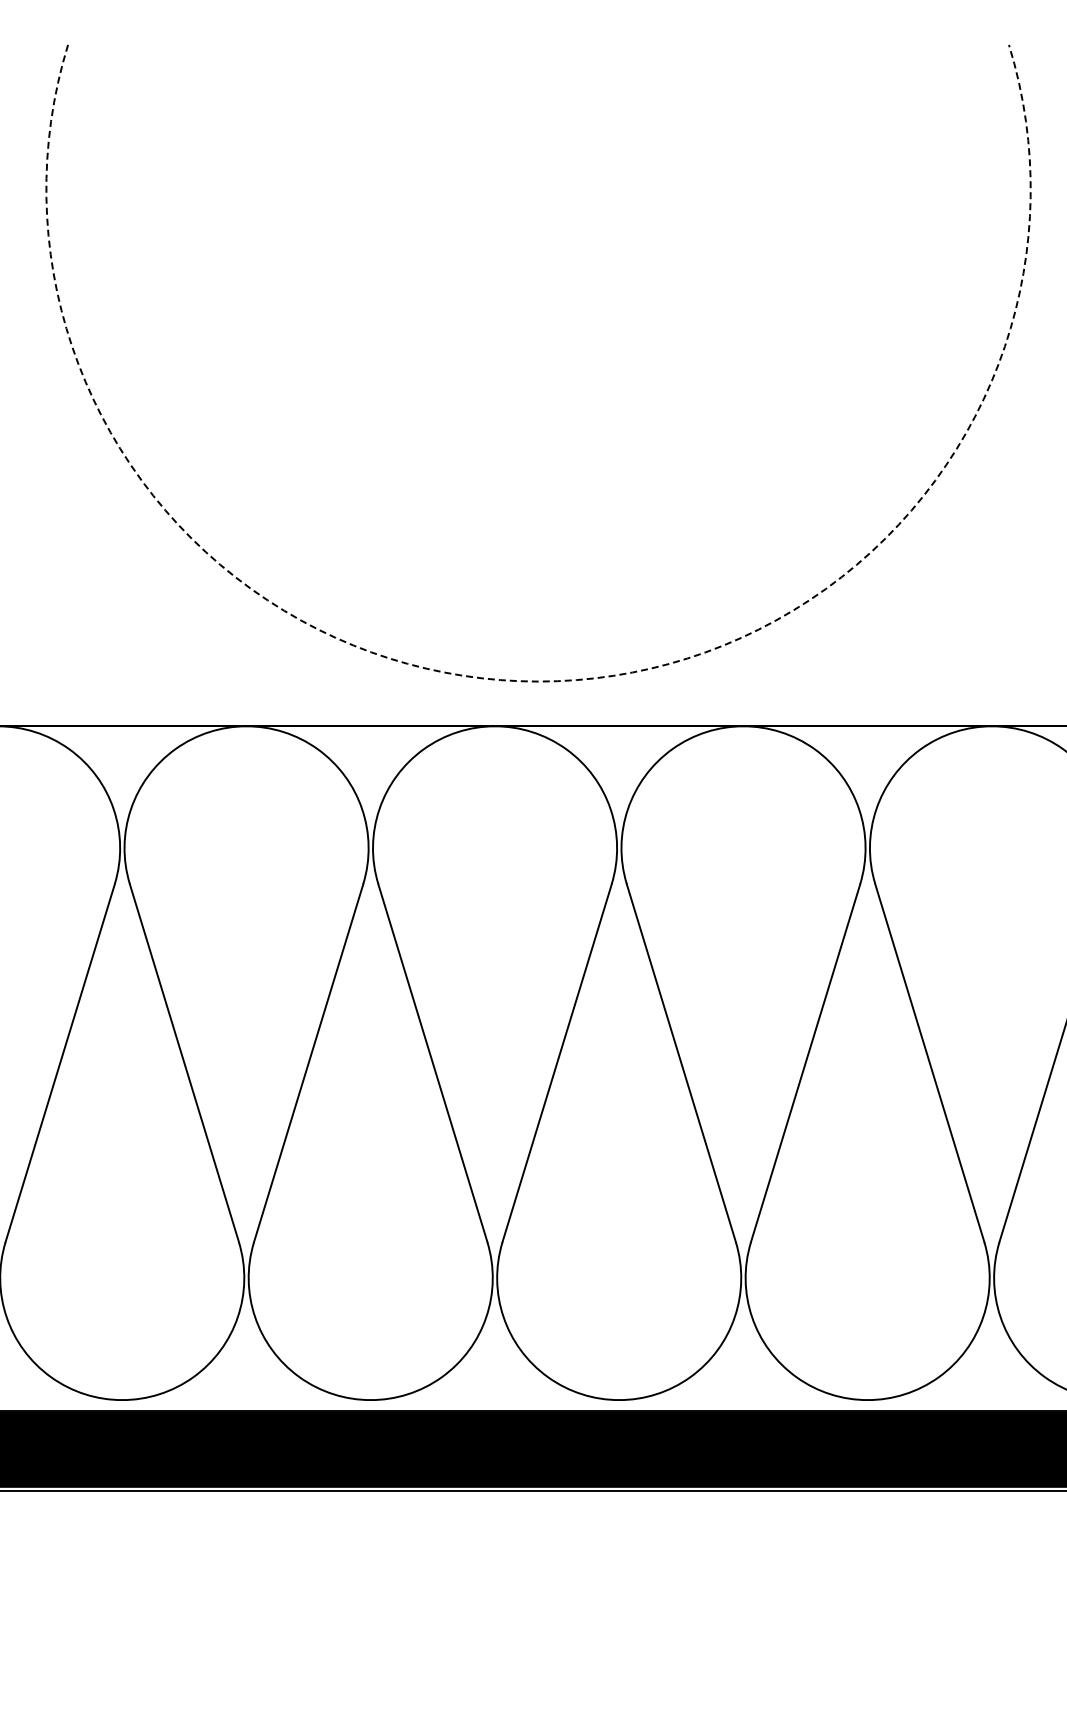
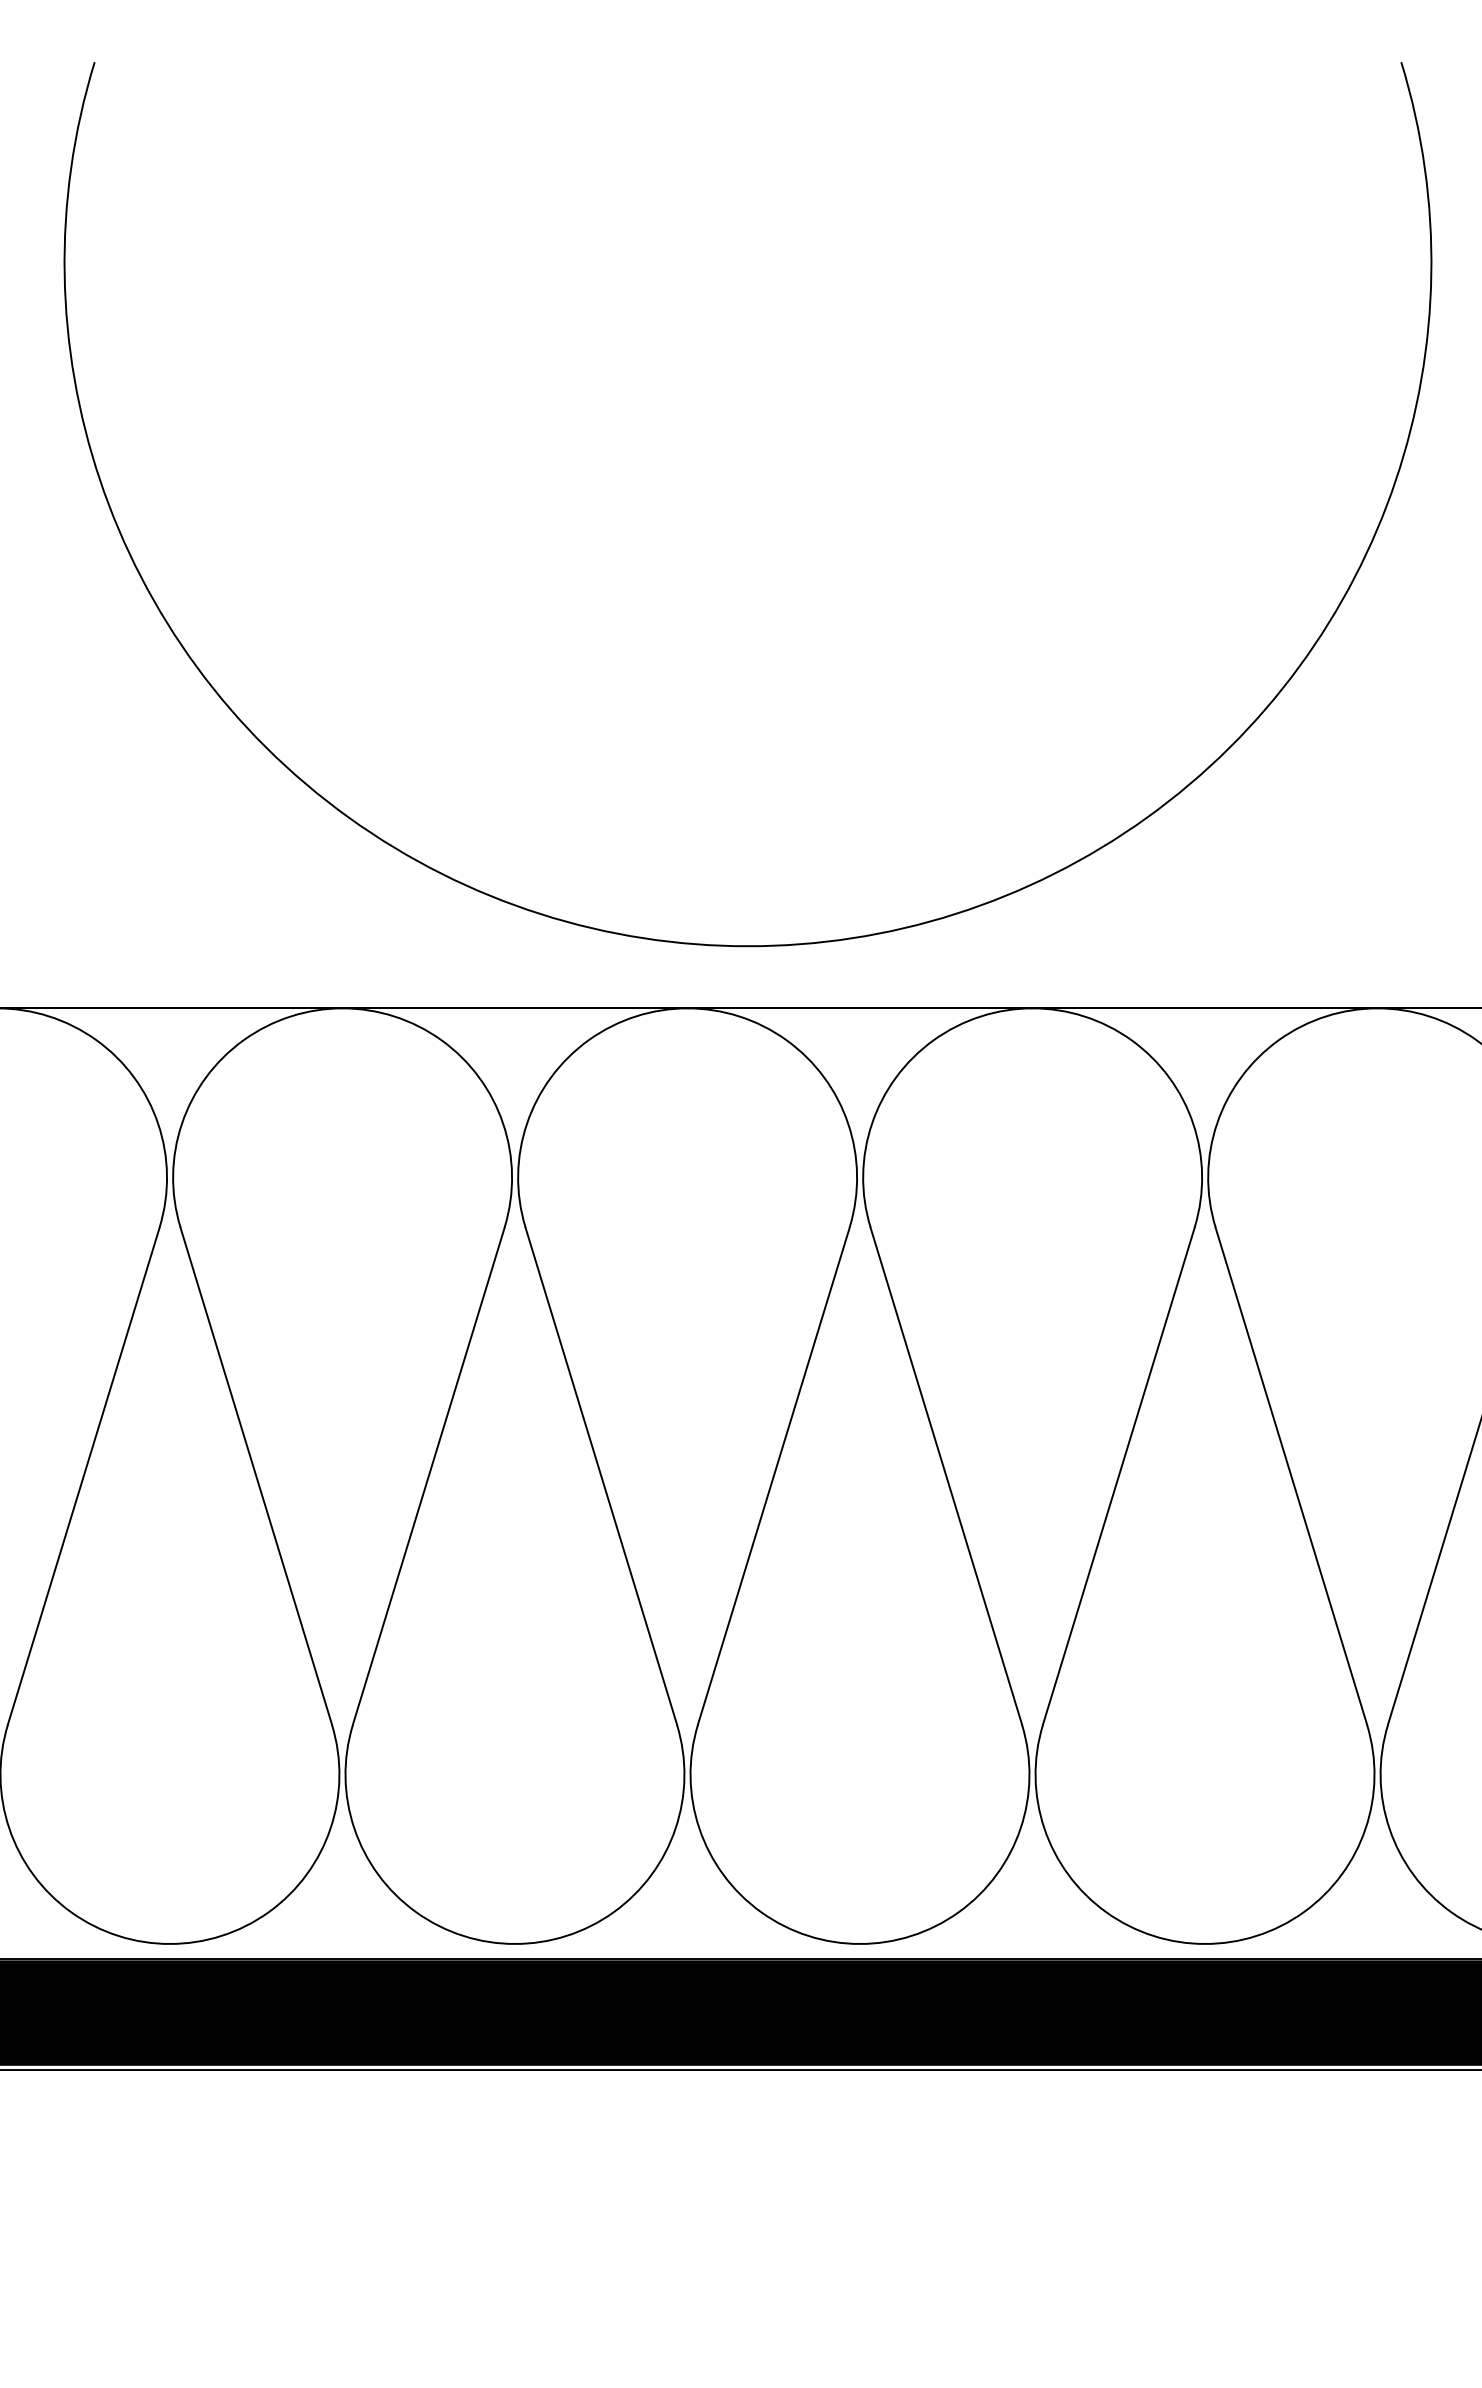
arc: (538, 681) -> (747, 946), dashed -> solid

